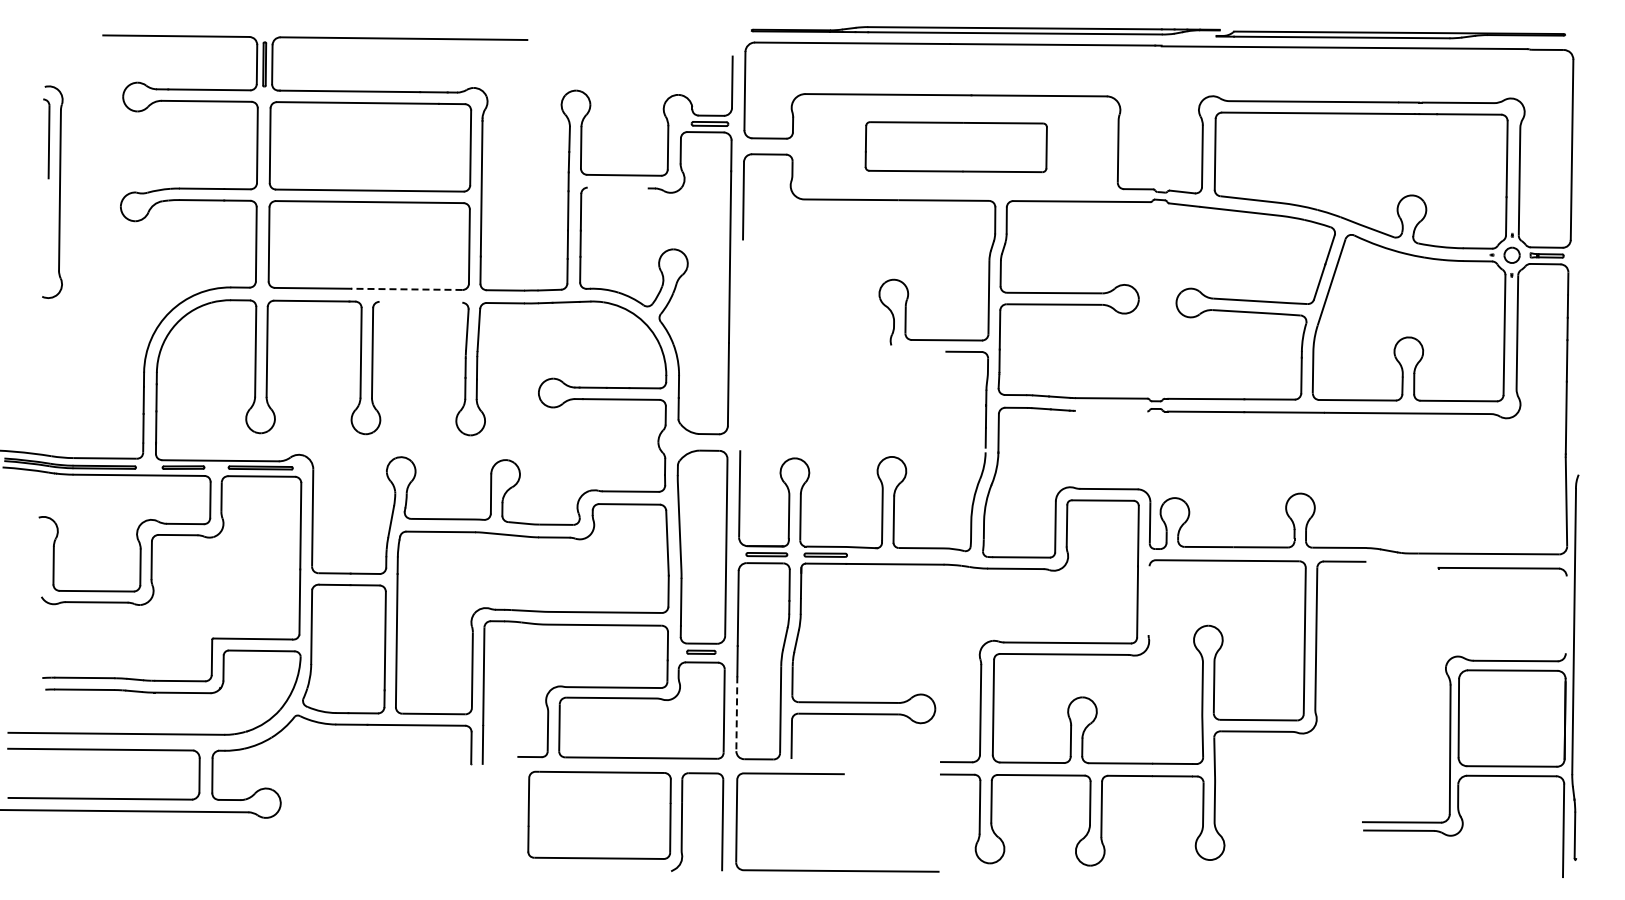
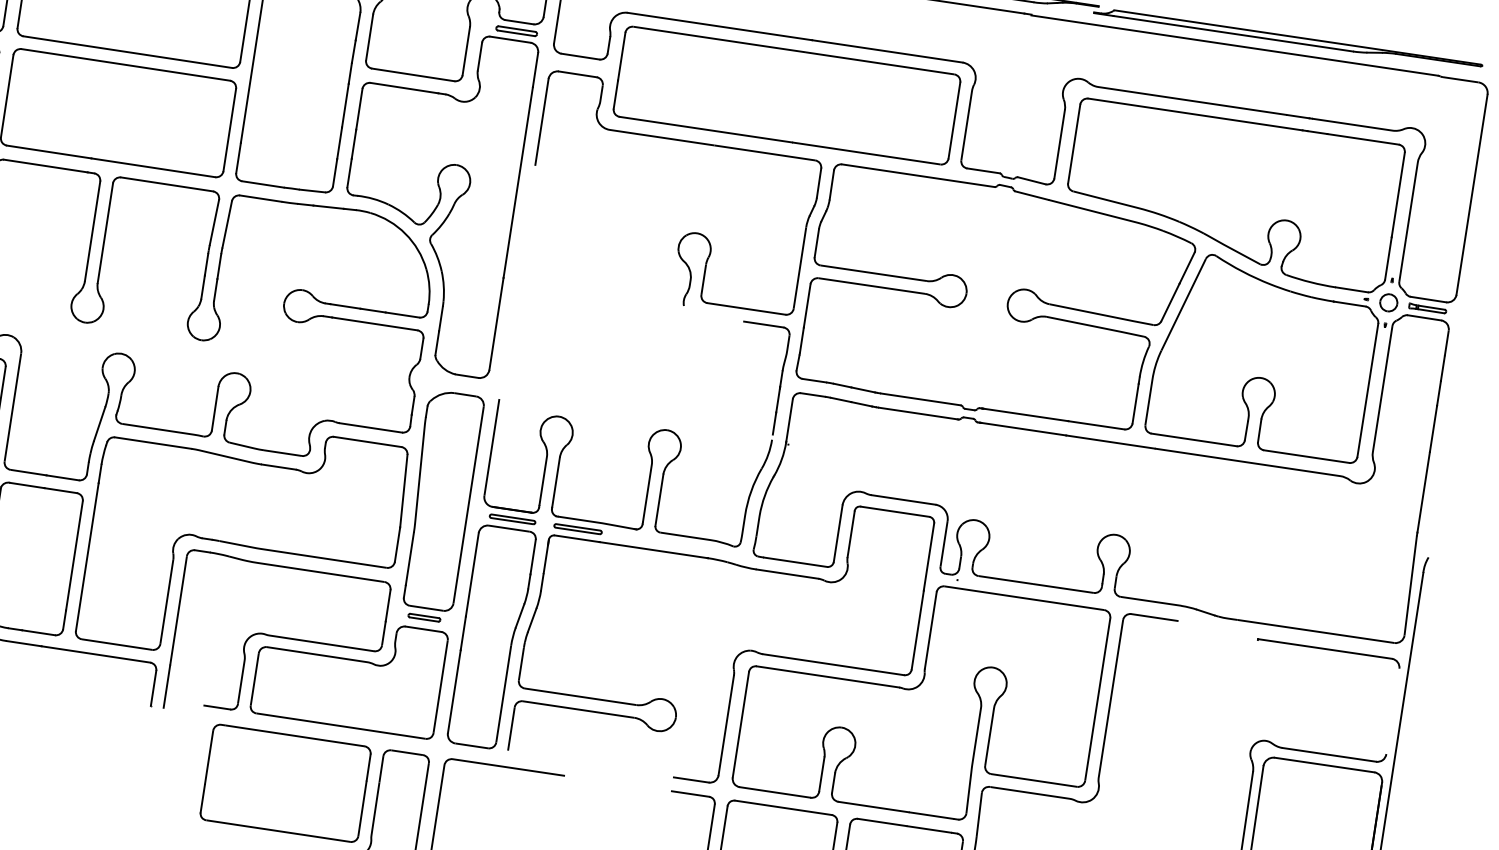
part: (956, 146) -> (787, 94), size x1.67
line: (617, 187) -> (403, 87), added
line: (406, 289) -> (153, 167), dashed -> solid
line: (420, 301) -> (166, 183), added
line: (1110, 410) -> (917, 412), added
line: (1148, 600) -> (930, 630), added
line: (736, 714) -> (453, 692), dashed -> solid

